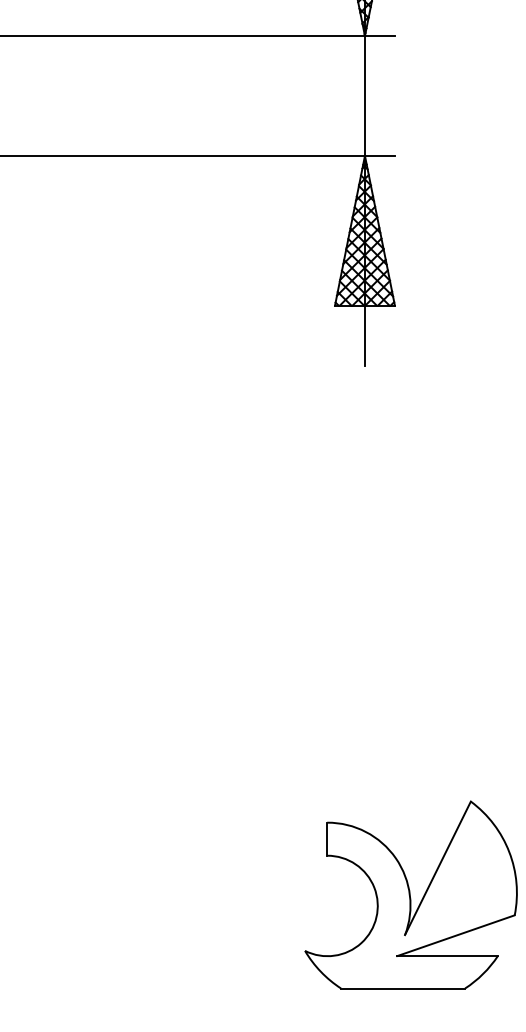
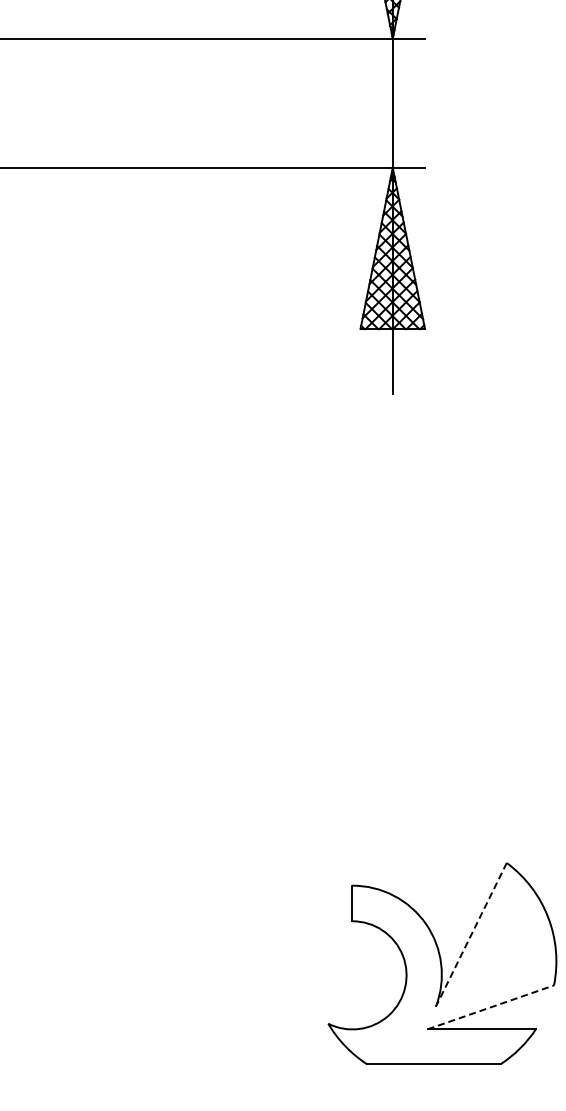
line: (438, 868) -> (471, 935), solid -> dashed
line: (455, 935) -> (490, 1007), solid -> dashed

